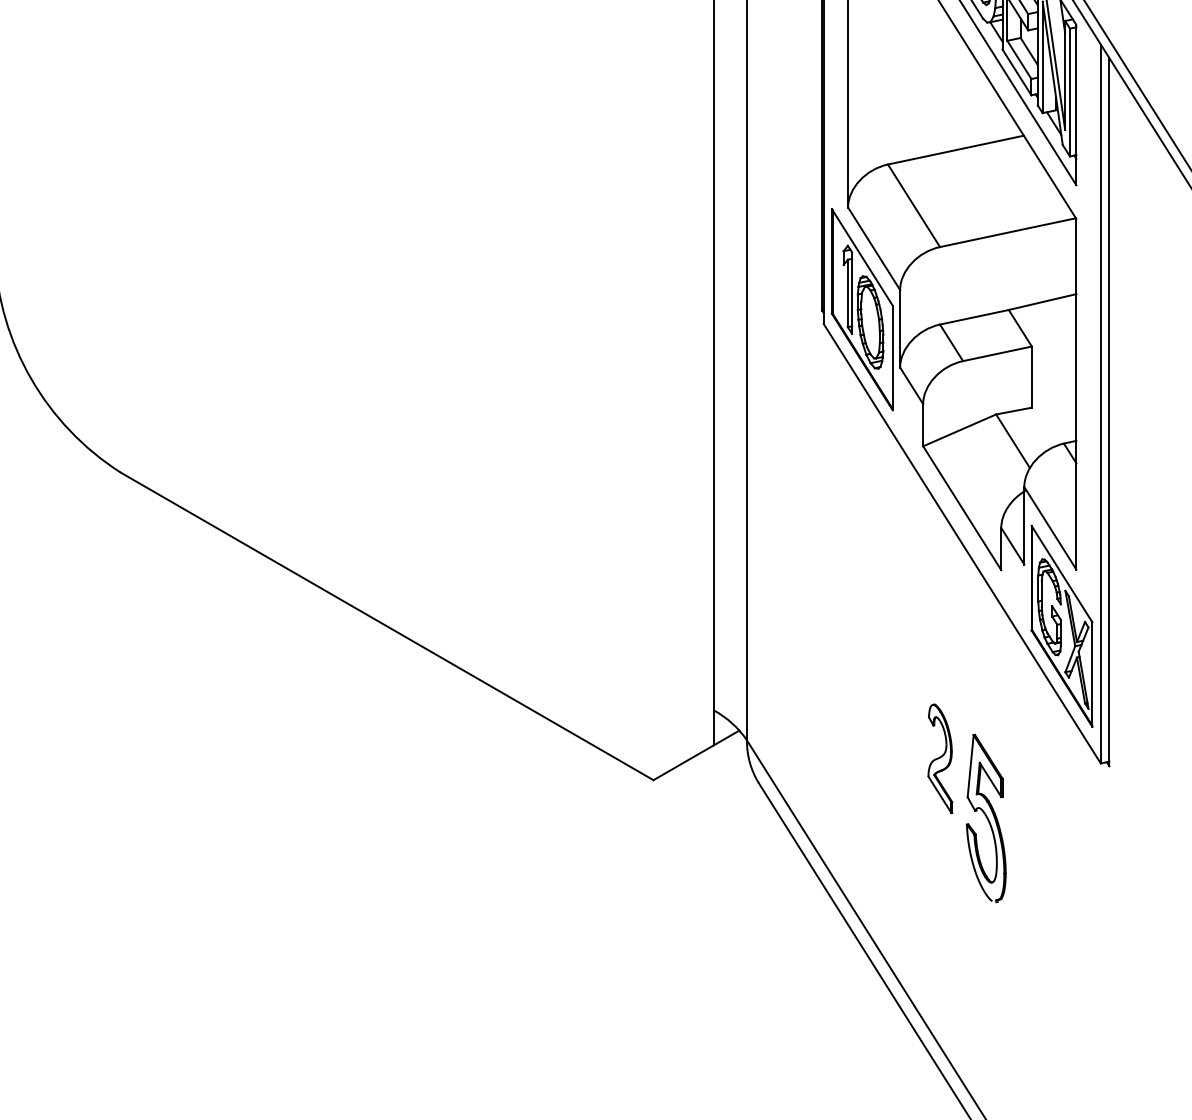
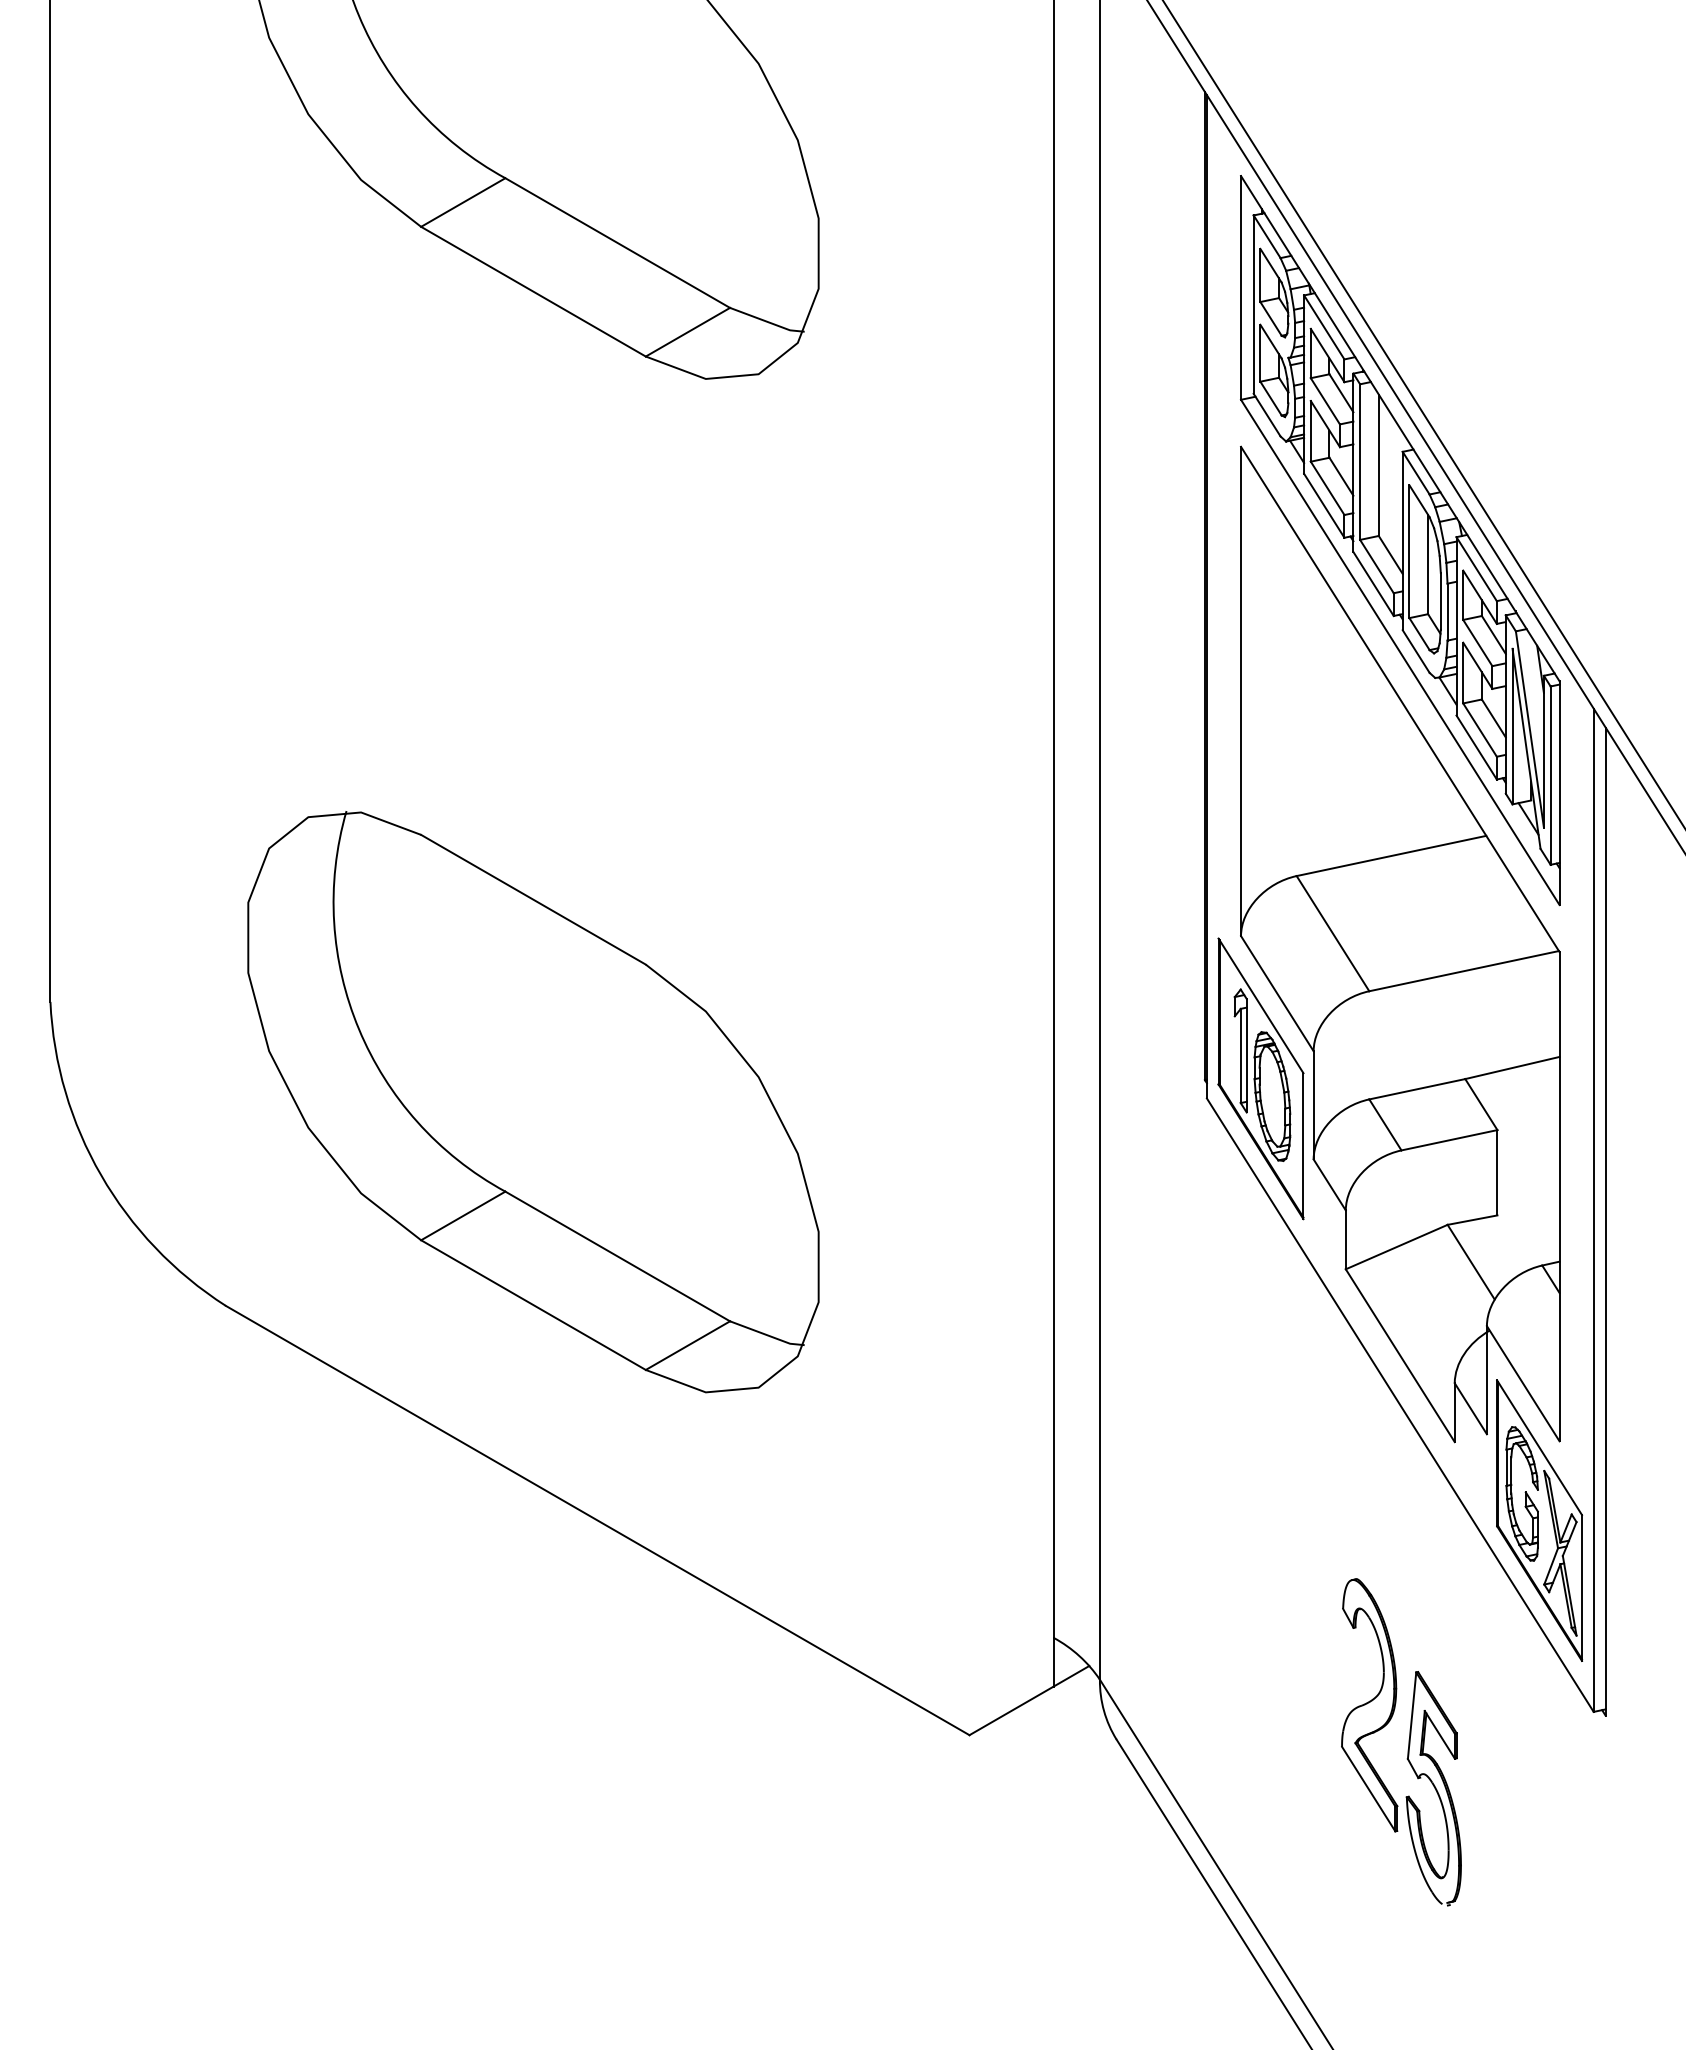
part: (341, 326) -> (533, 1102), added
part: (940, 758) -> (1369, 1705), size x1.67

